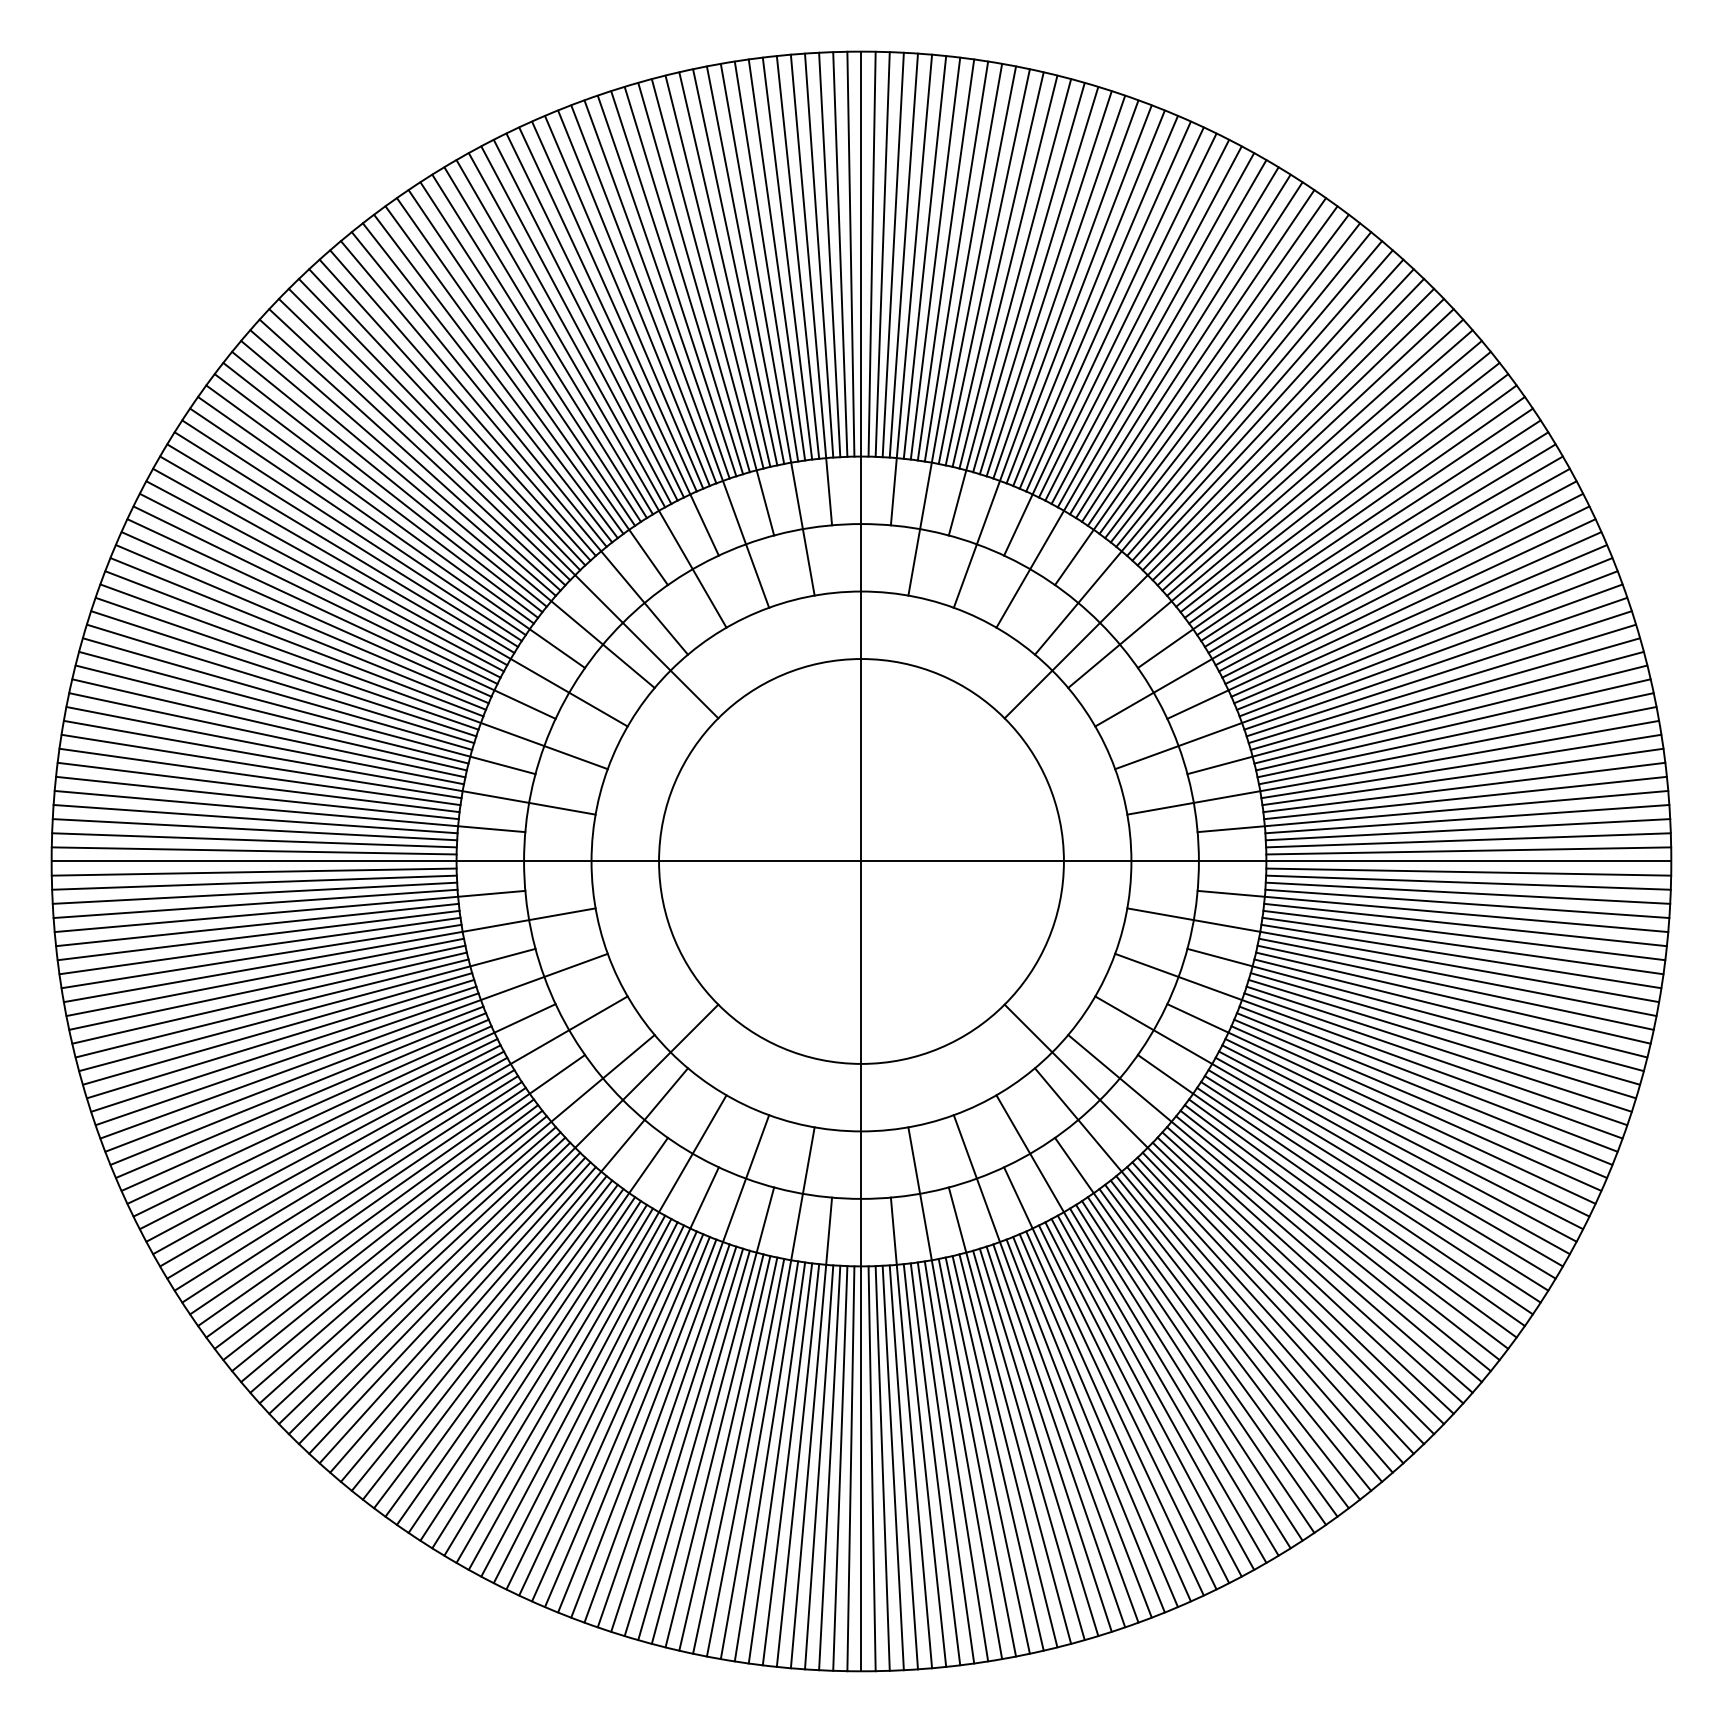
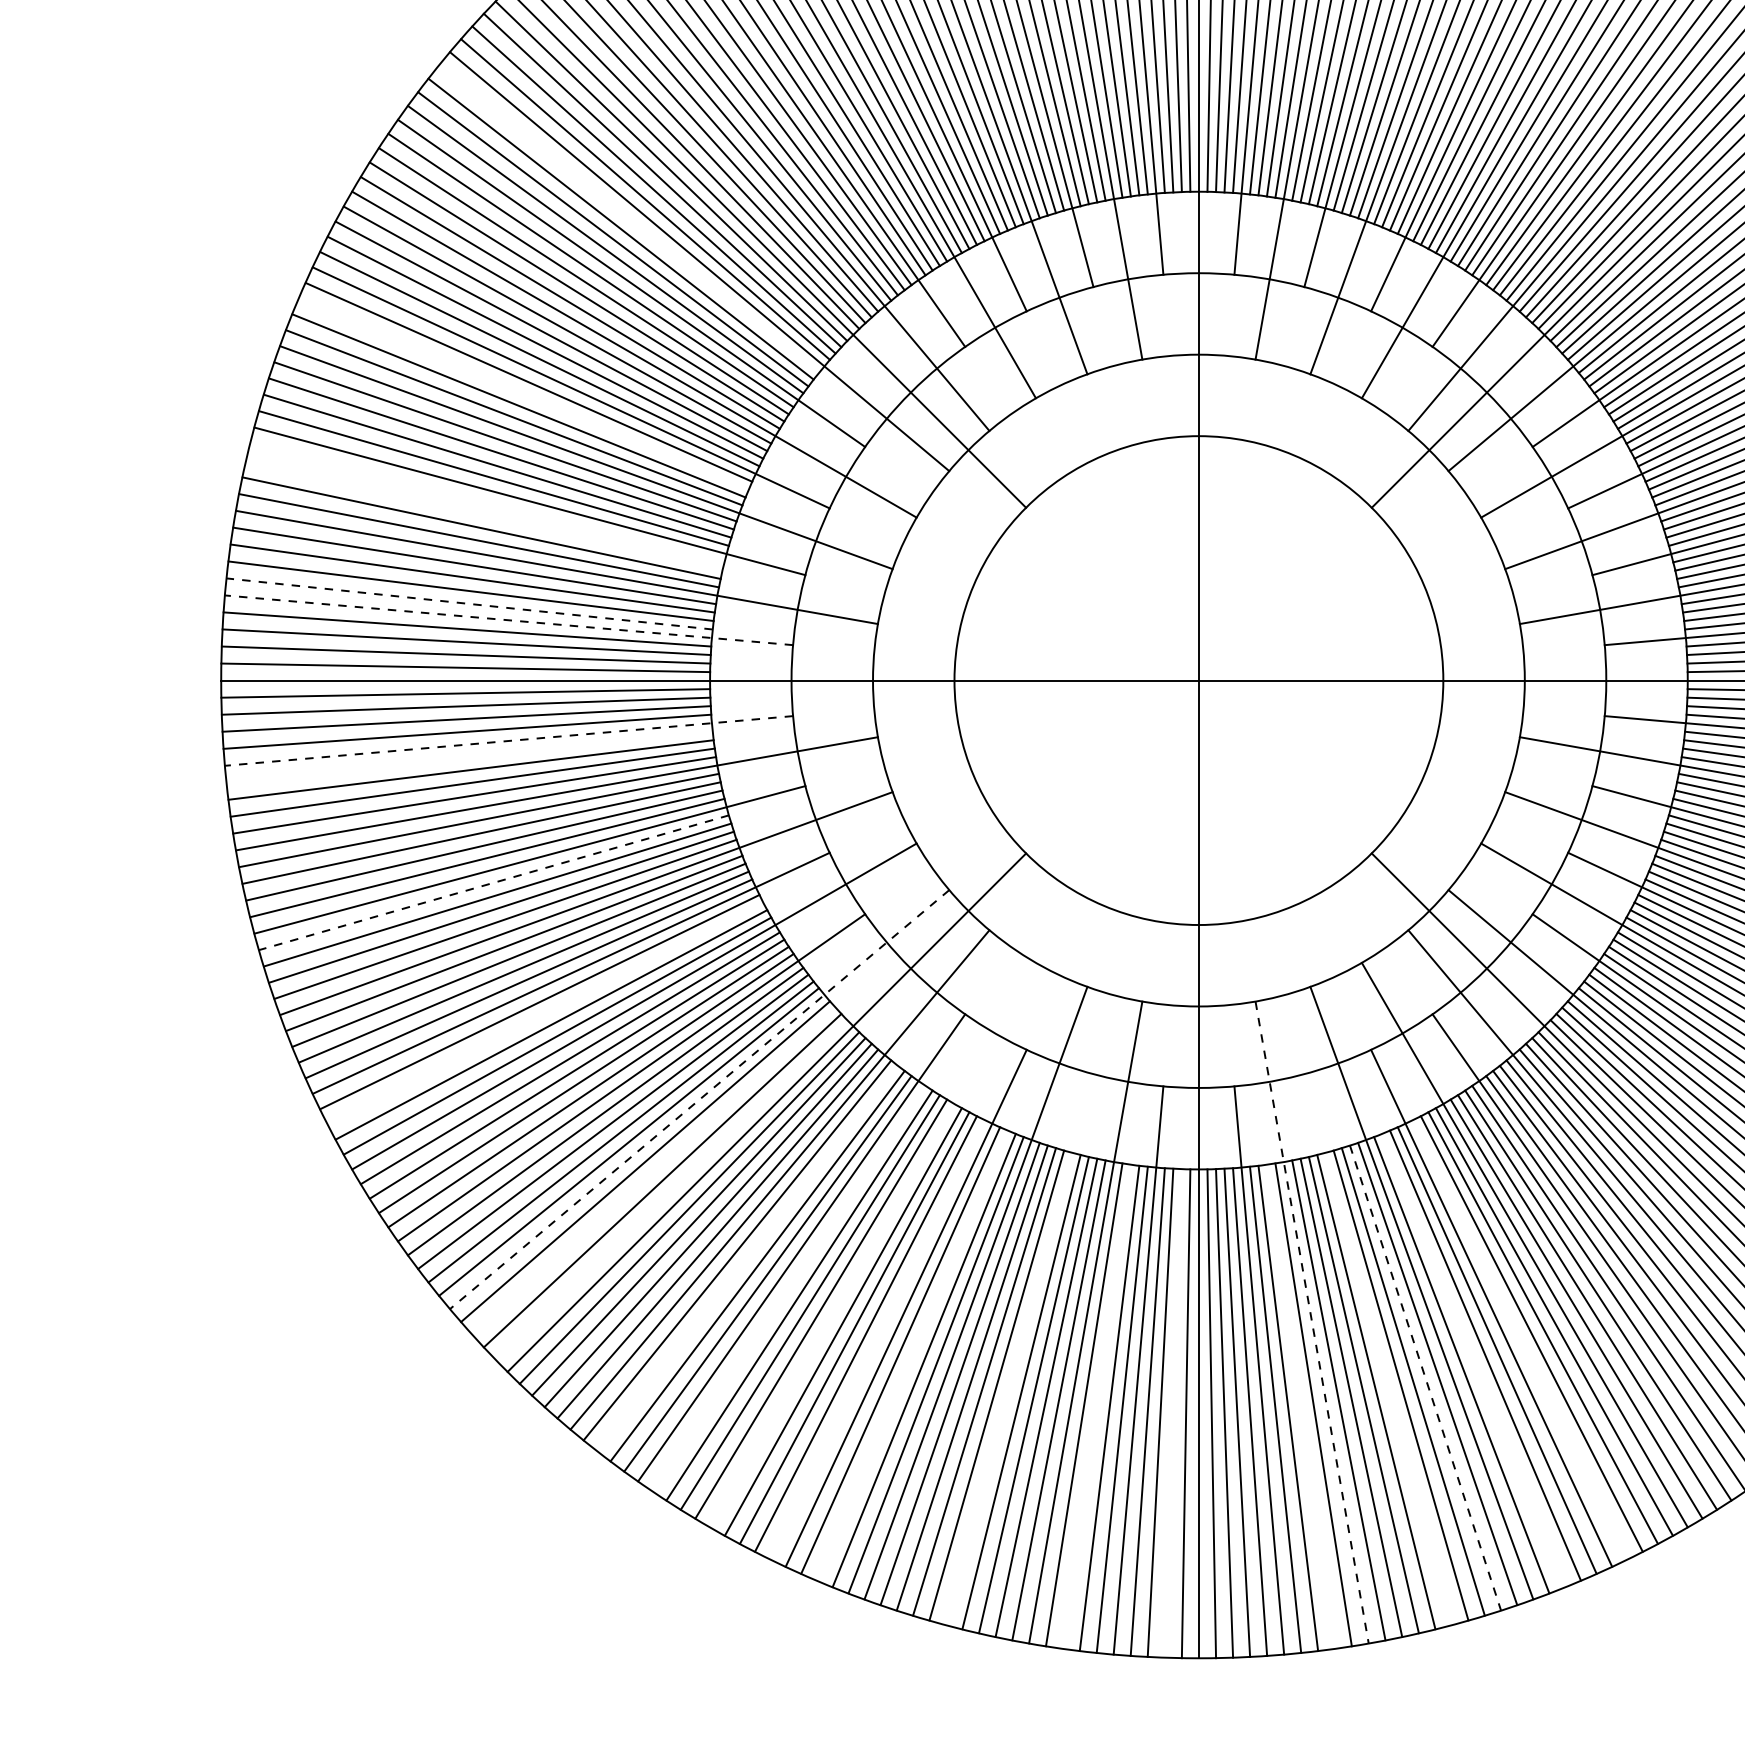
line: (389, 478) -> (629, 218), removed
line: (302, 624) -> (524, 394), removed
line: (271, 714) -> (486, 503), removed
line: (269, 724) -> (484, 515), removed
line: (256, 797) -> (468, 603), solid -> dashed
line: (289, 811) -> (508, 620), solid -> dashed
line: (289, 911) -> (508, 740), solid -> dashed
line: (257, 924) -> (469, 756), removed
line: (277, 1029) -> (493, 883), solid -> dashed
line: (319, 1137) -> (544, 1013), removed
line: (447, 1208) -> (699, 1099), solid -> dashed
line: (409, 1267) -> (653, 1170), removed
line: (424, 1283) -> (671, 1190), removed
line: (591, 1328) -> (872, 1244), removed
line: (487, 1339) -> (747, 1257), removed
line: (521, 1364) -> (788, 1287), removed
line: (955, 1393) -> (1312, 1322), solid -> dashed
line: (595, 1407) -> (877, 1339), removed
line: (1127, 1407) -> (1520, 1339), removed
line: (712, 1415) -> (1019, 1349), removed
line: (1009, 1415) -> (1377, 1349), removed
line: (624, 1420) -> (912, 1355), removed
line: (1088, 1424) -> (1472, 1360), removed
line: (1049, 1439) -> (1425, 1378), solid -> dashed
line: (776, 1462) -> (1096, 1406), removed
line: (945, 1462) -> (1300, 1406), removed
line: (840, 1468) -> (1173, 1413), removed

